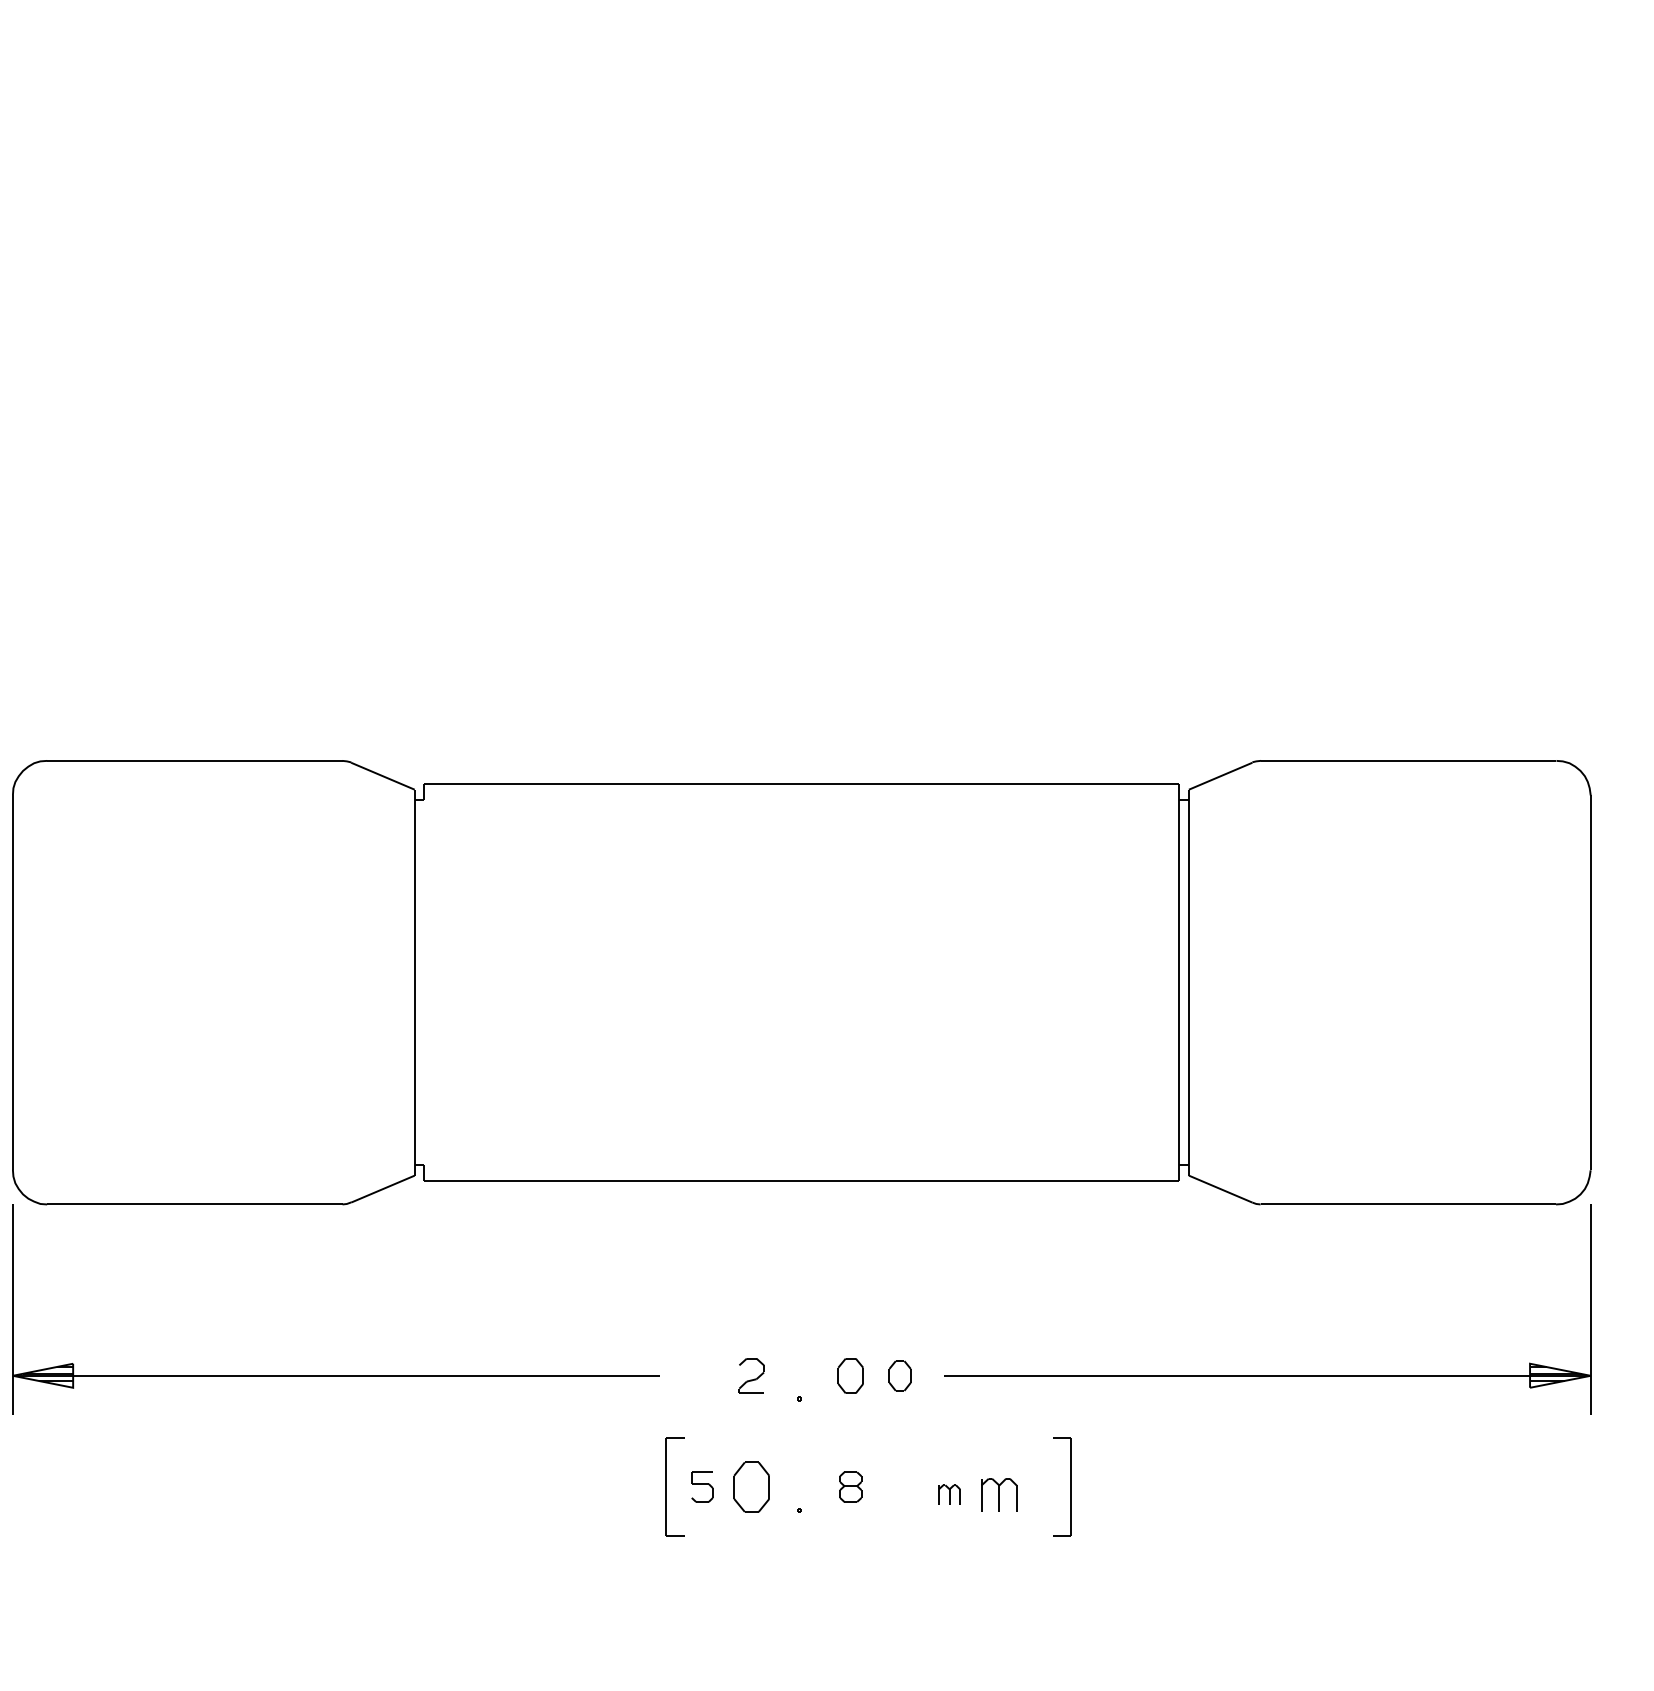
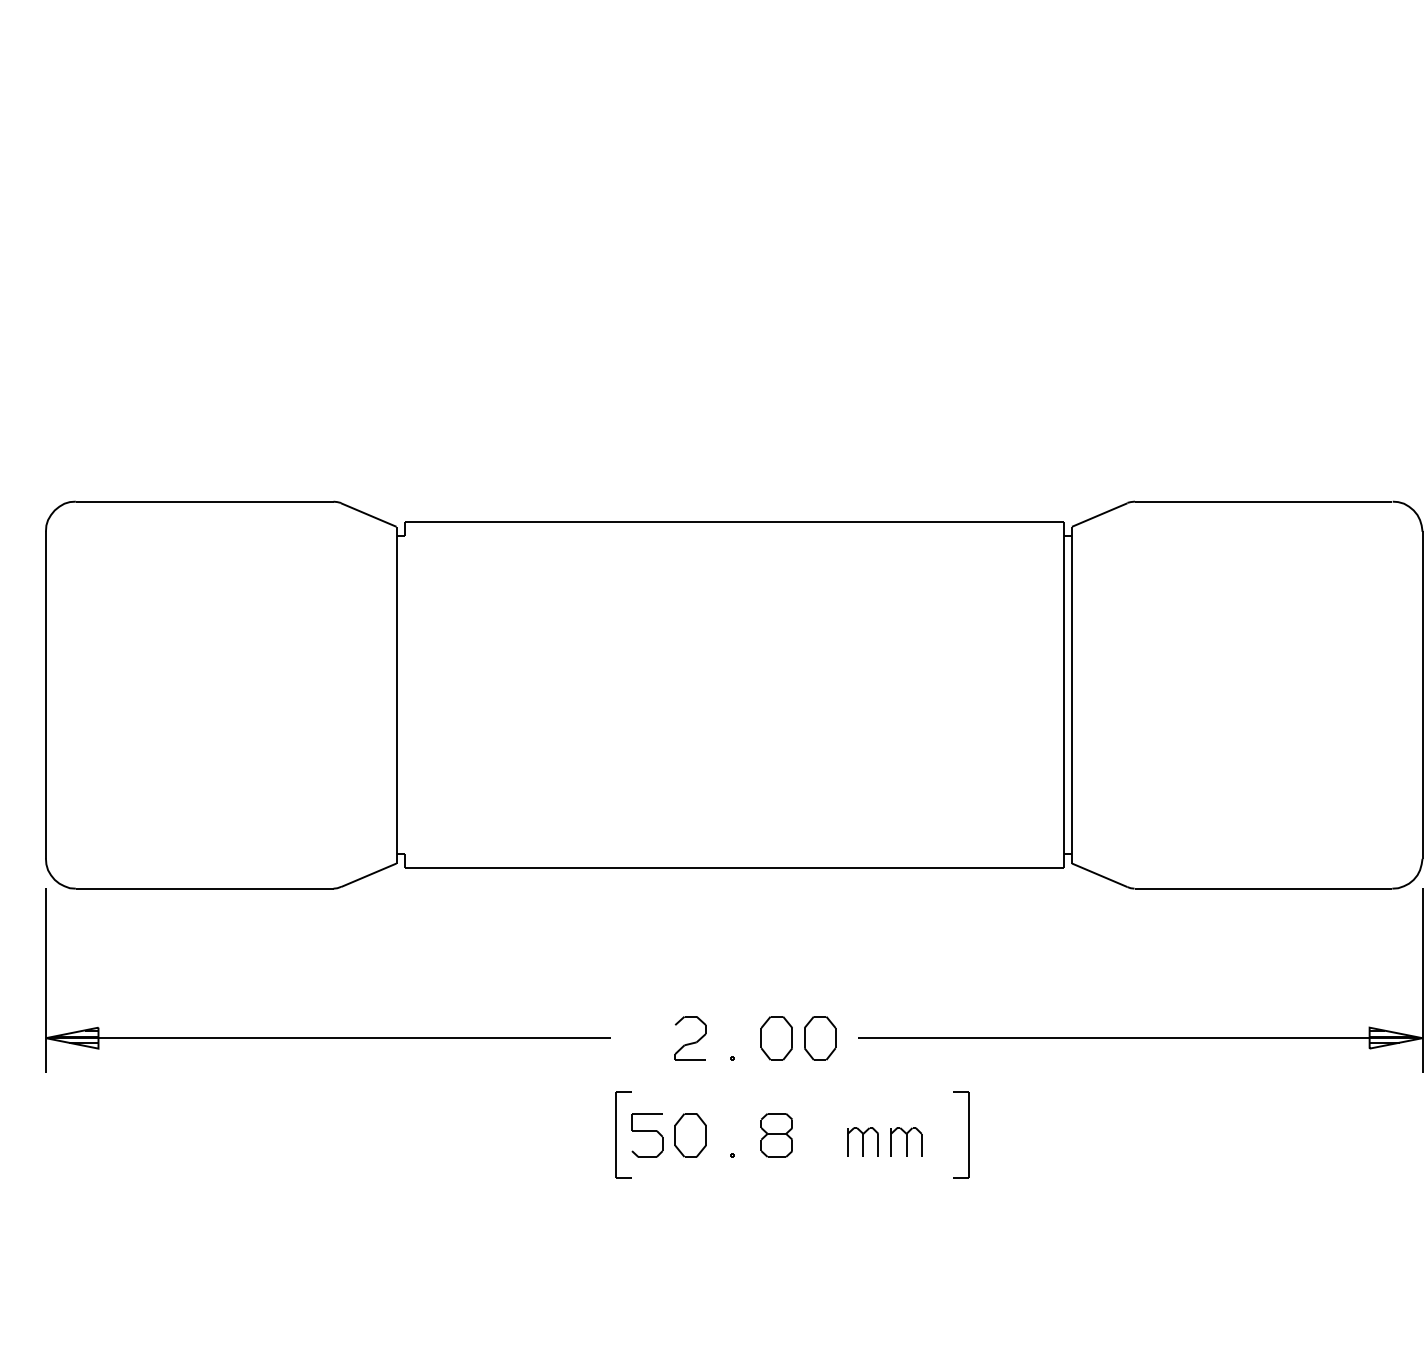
part: (751, 1375) -> (690, 1037), size x1.43
part: (850, 1375) -> (776, 1037), size x1.43
part: (899, 1375) -> (819, 1037), size x1.67
part: (702, 1486) -> (647, 1134), size x1.67
part: (850, 1486) -> (776, 1134), size x1.67
part: (949, 1494) -> (863, 1141), size x1.67

